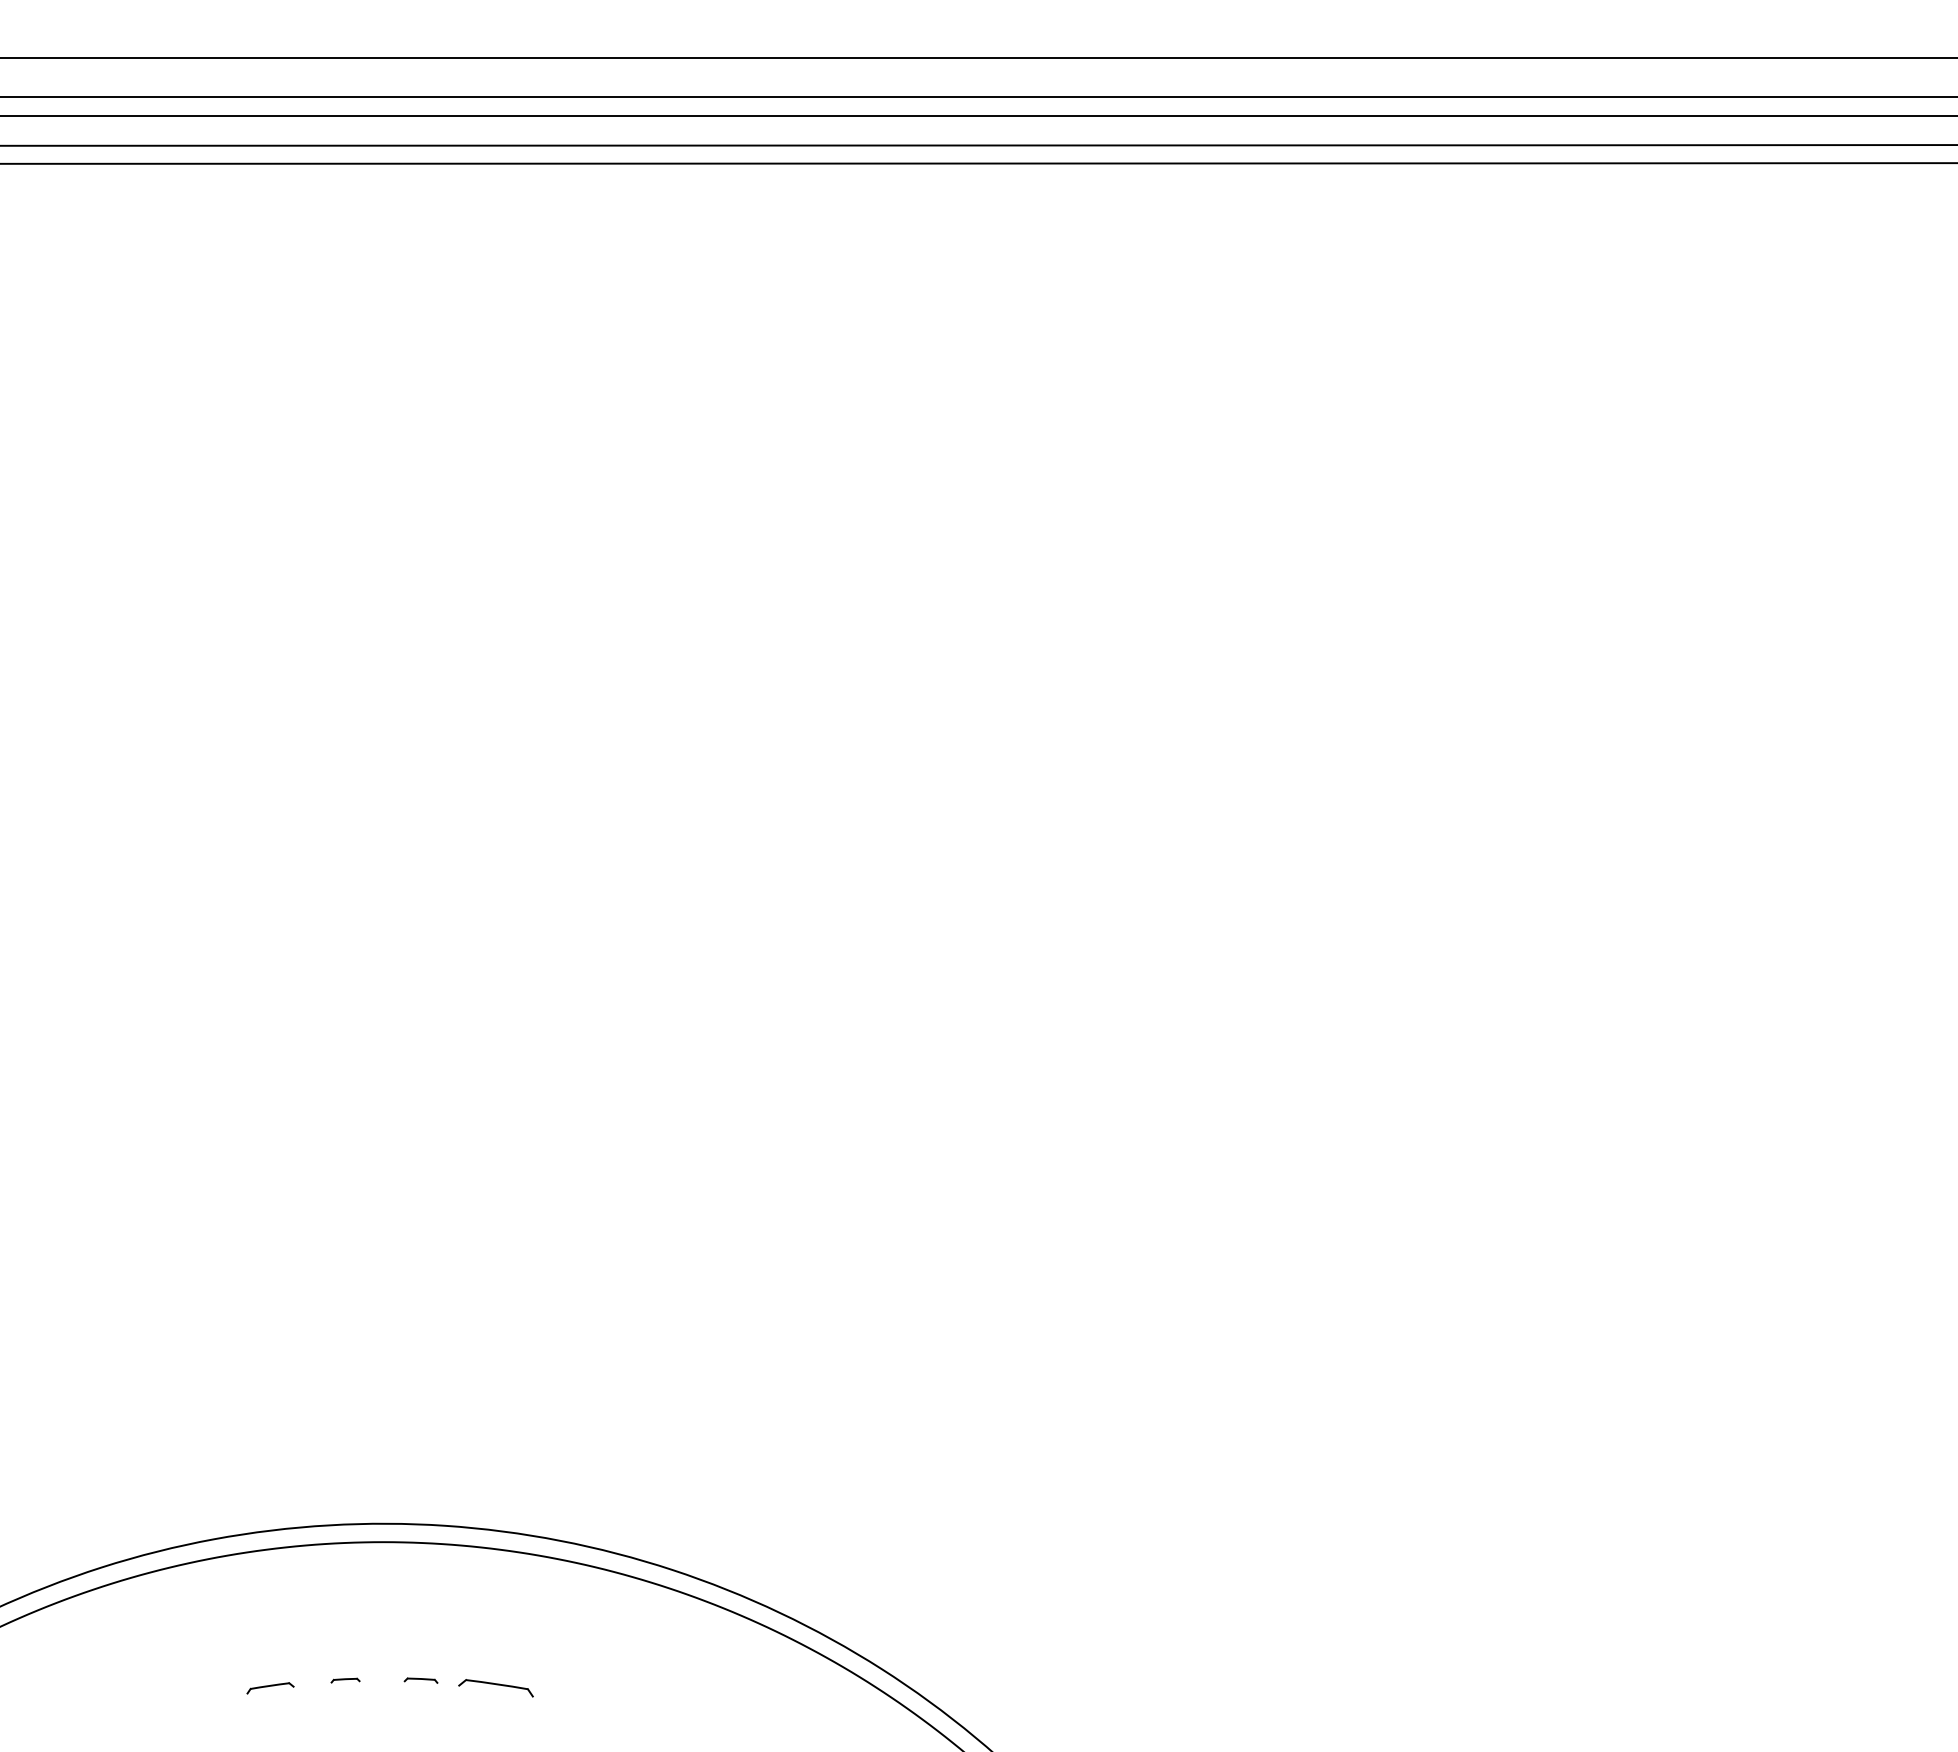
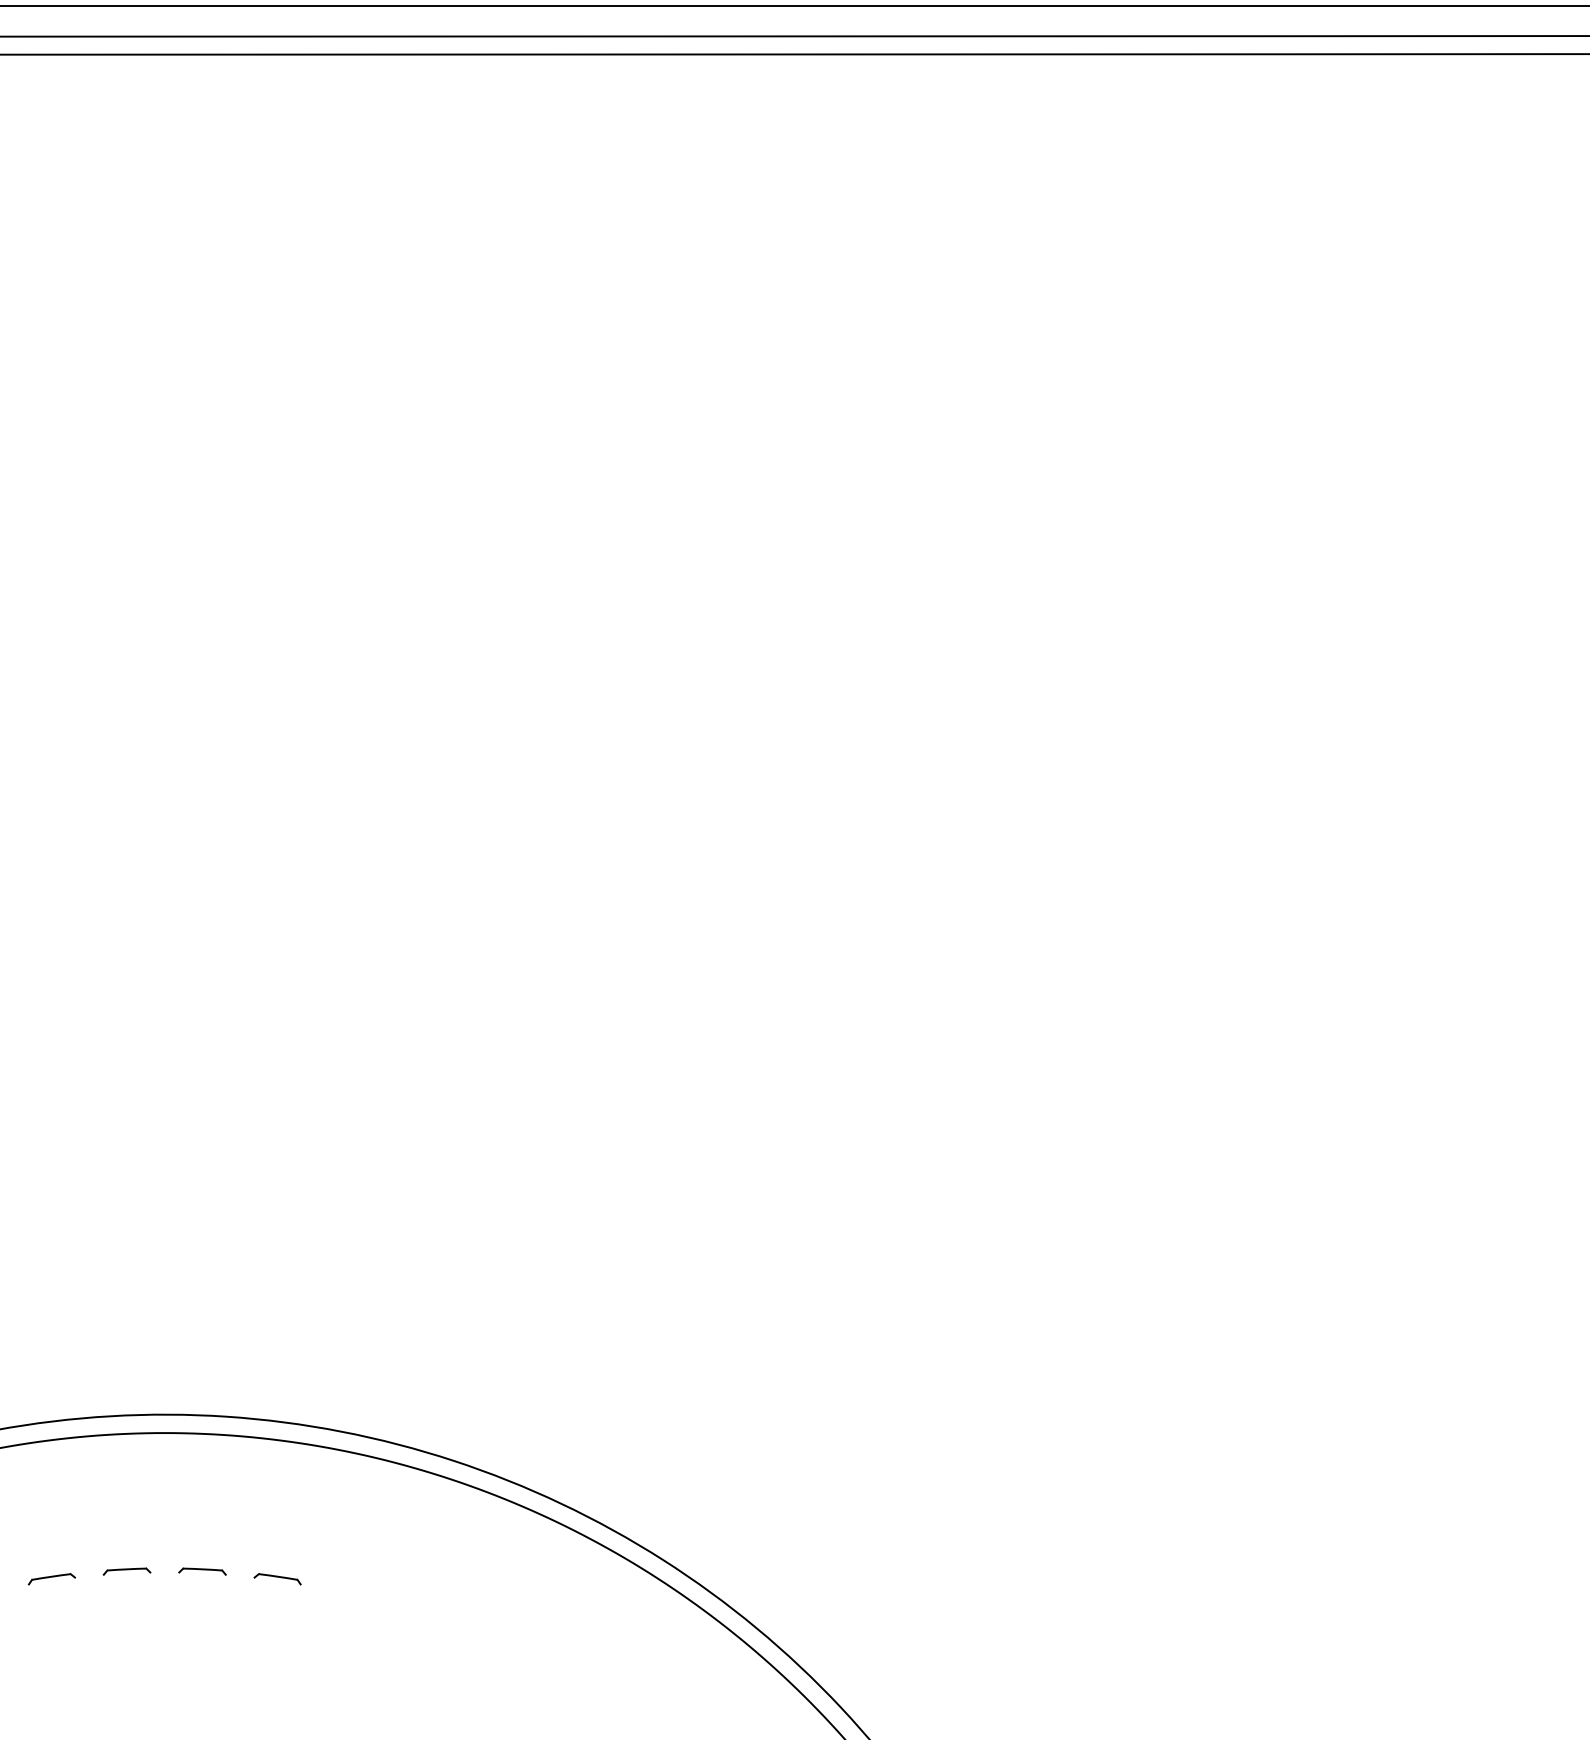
part: (345, 1680) -> (126, 1571), size x1.67
part: (420, 1680) -> (201, 1571), size x1.43
part: (496, 1688) -> (277, 1579), size x0.62

